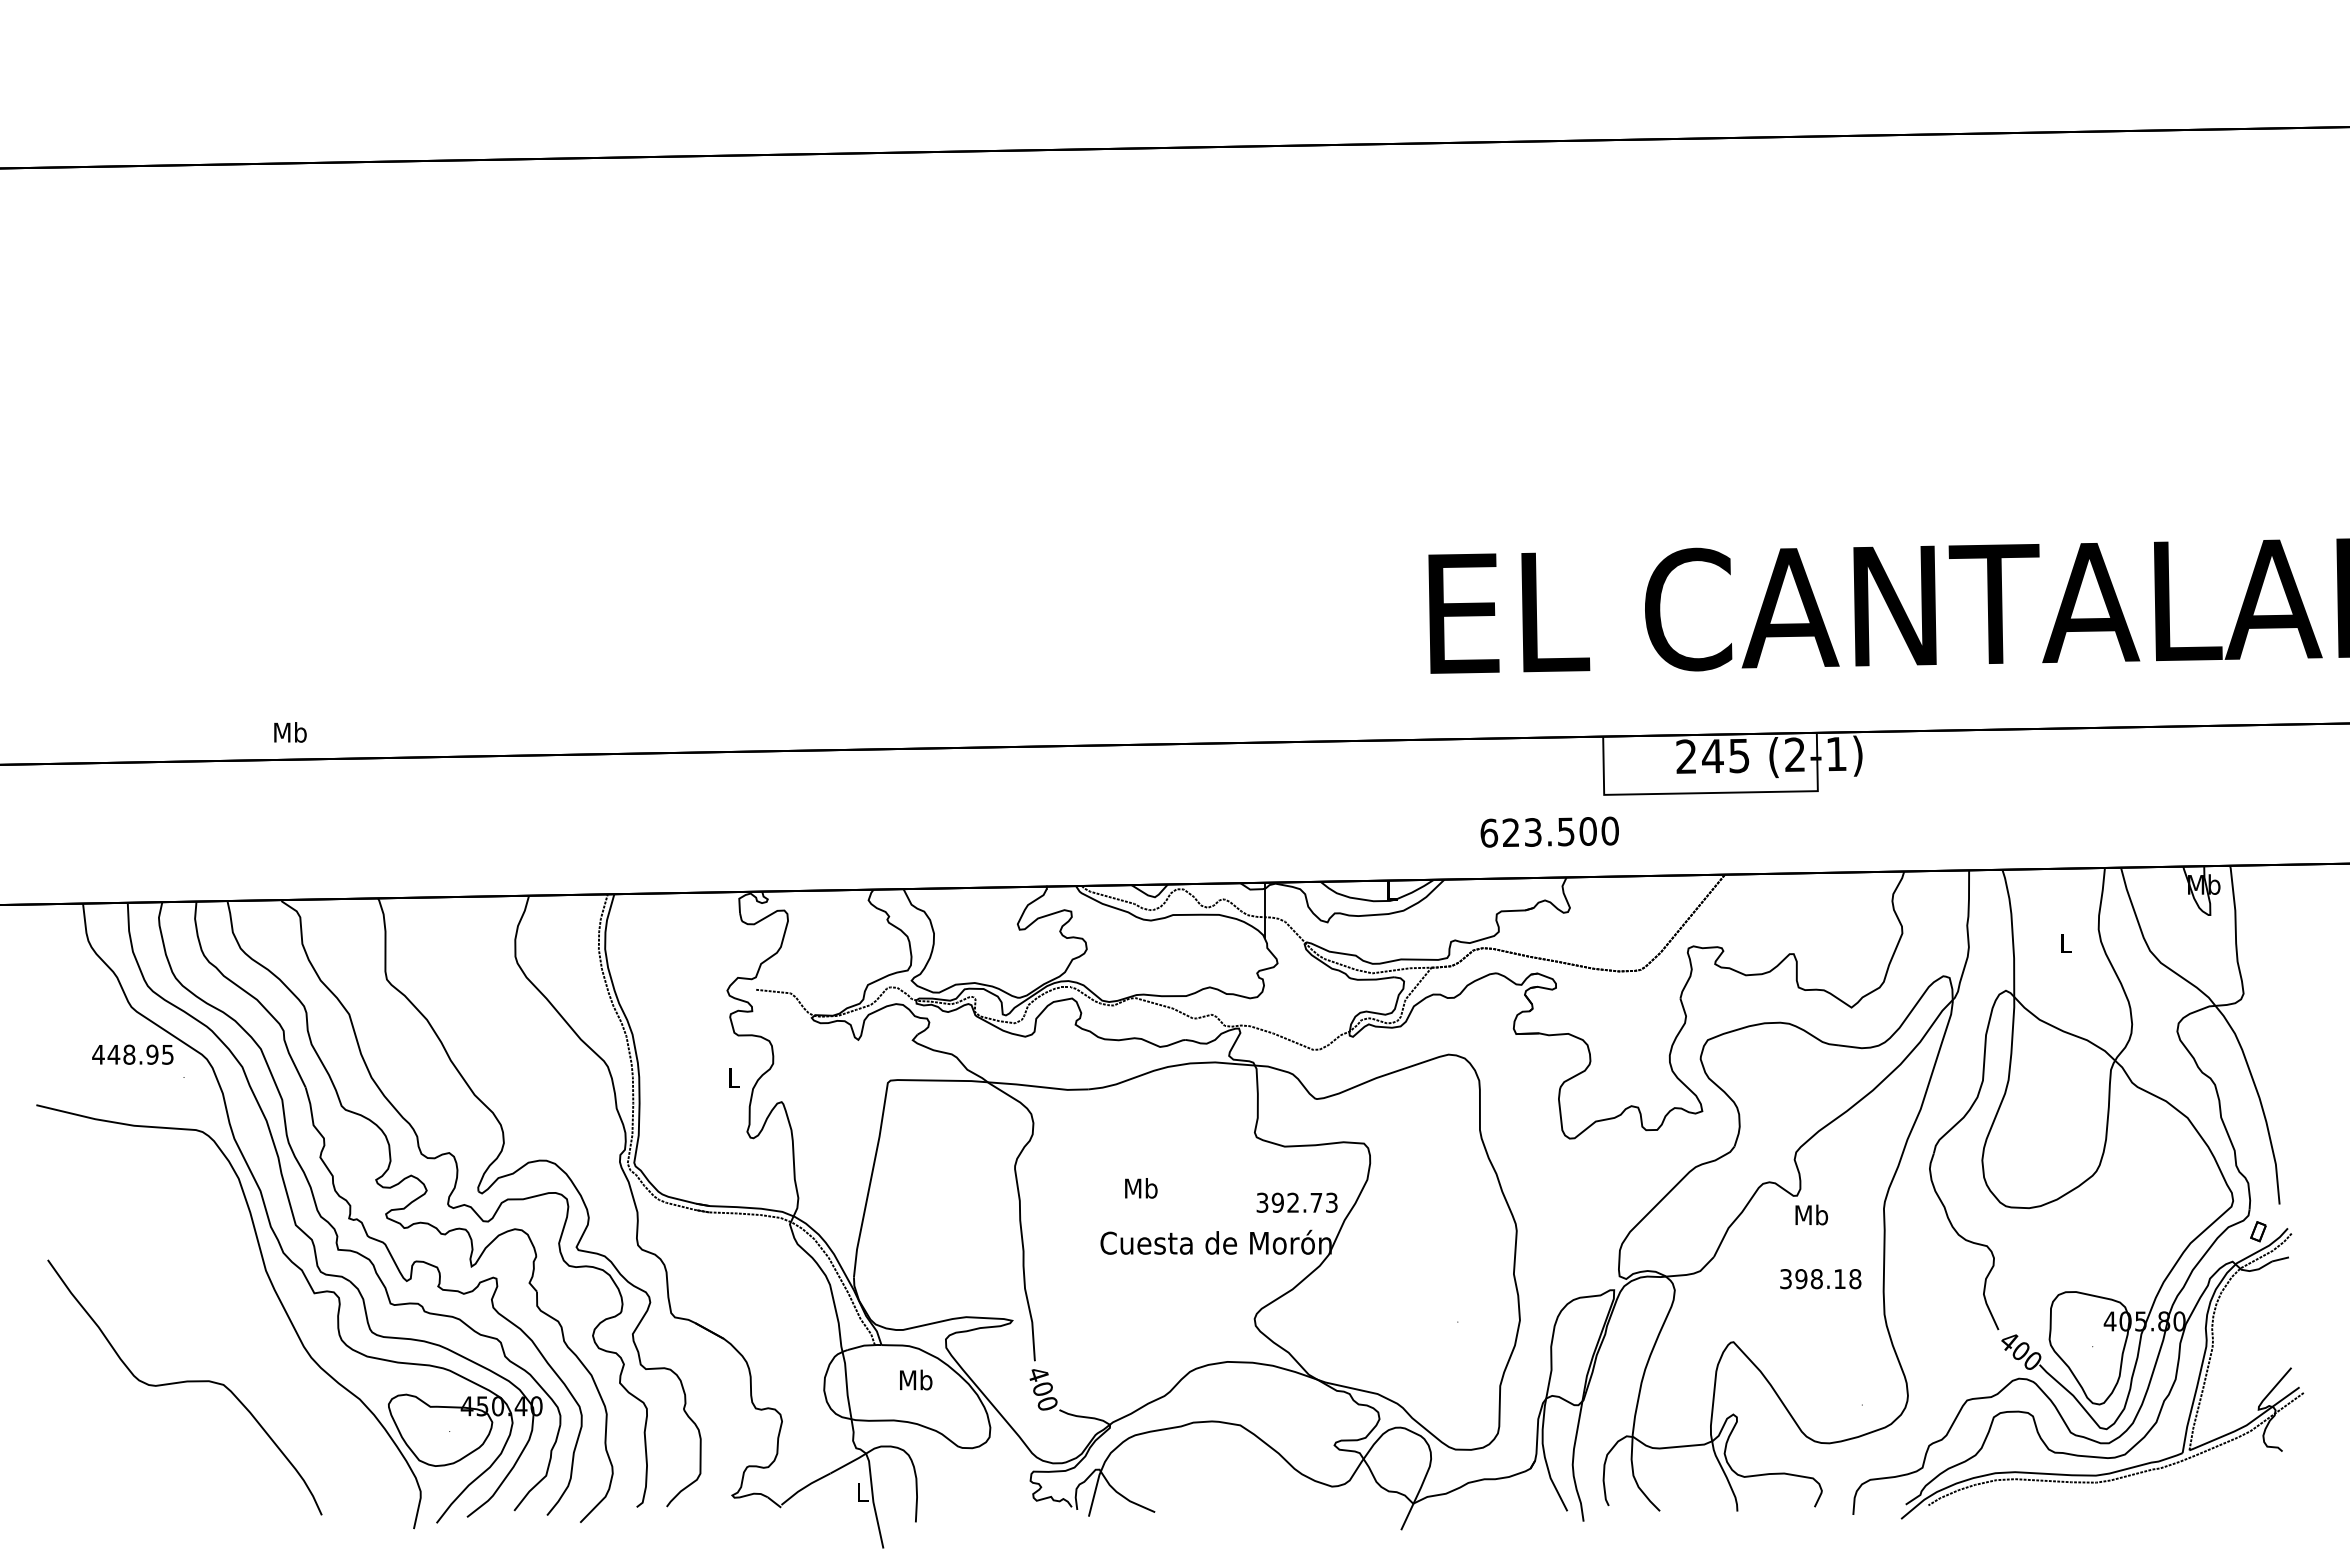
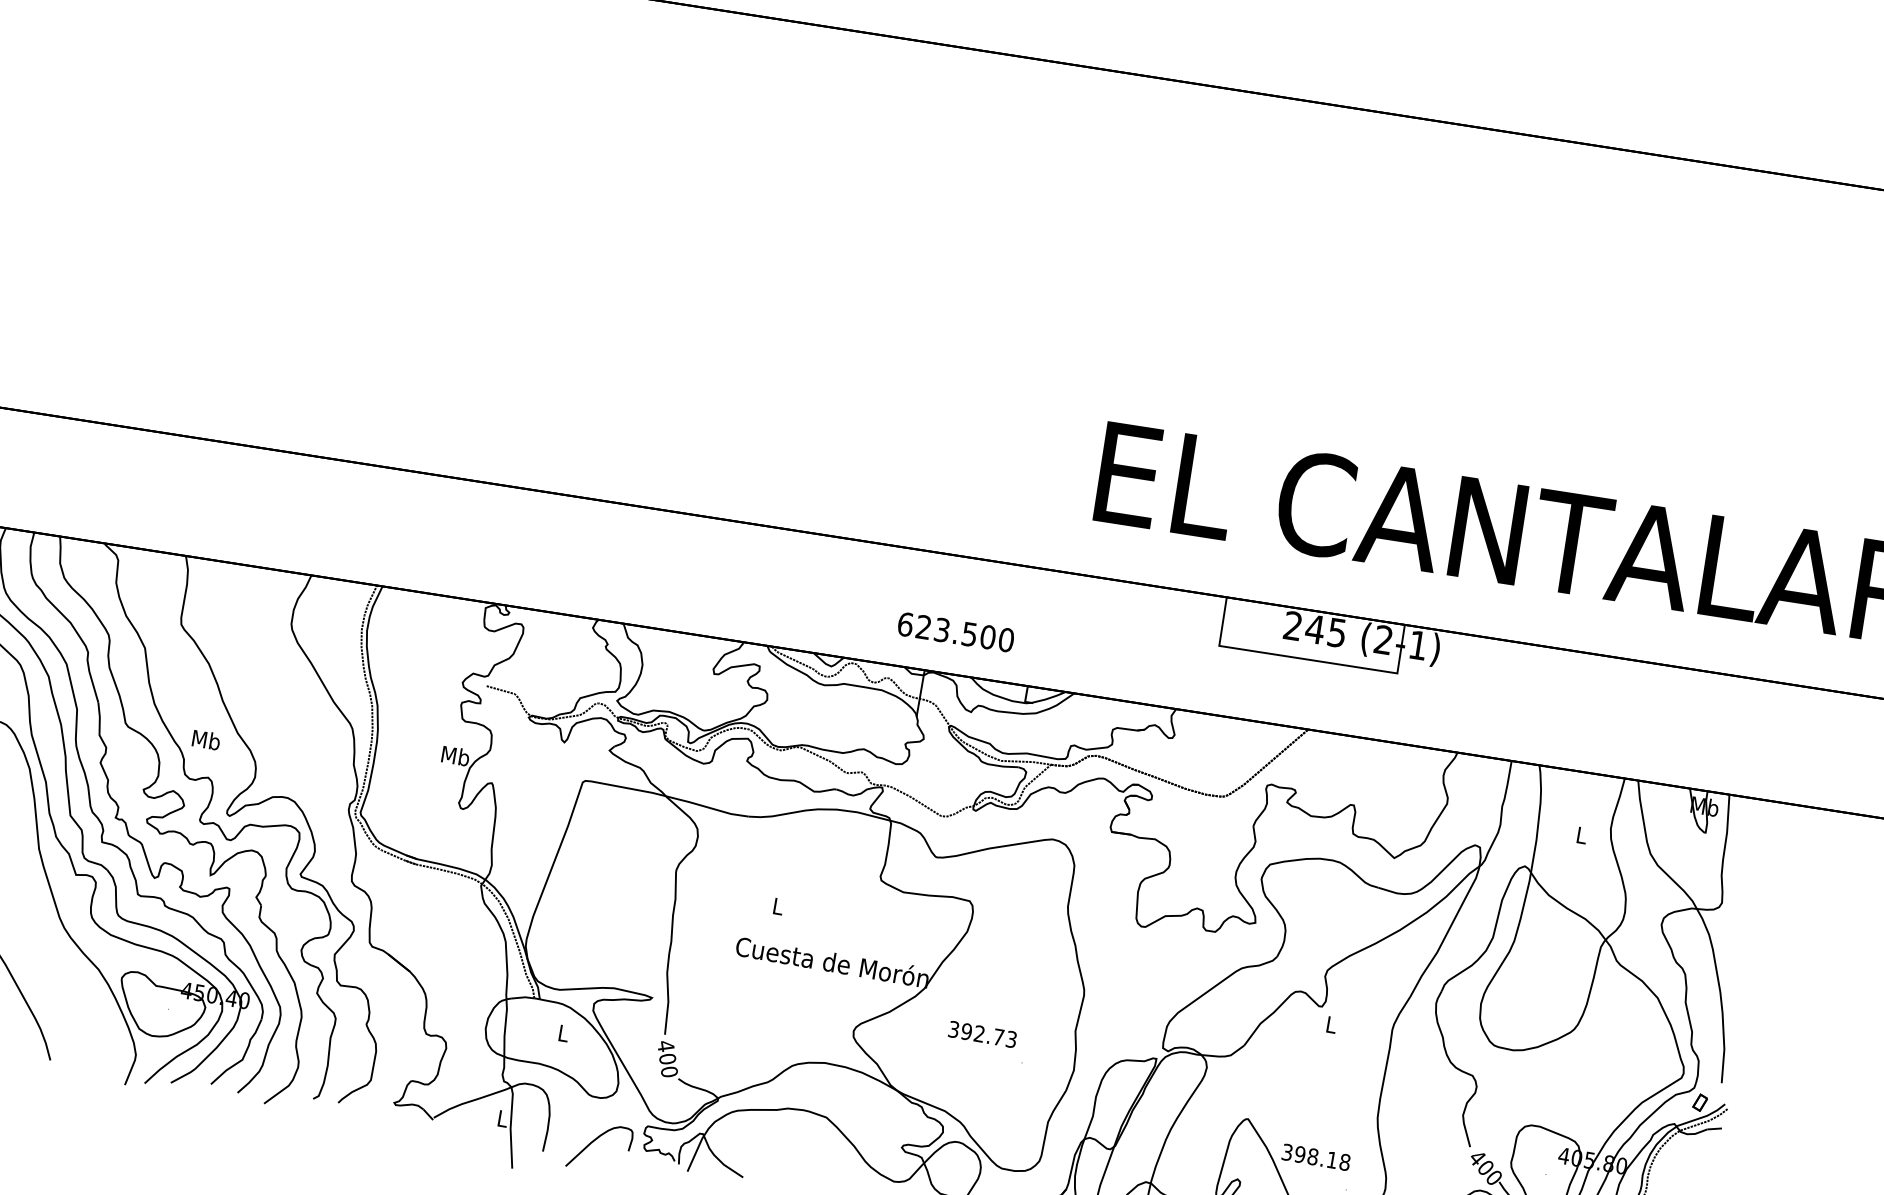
text: (290, 732) -> (206, 740), moved
text: (1549, 831) -> (955, 631), moved
text: (733, 1077) -> (455, 755), L -> Mb
text: (1141, 1188) -> (778, 906), Mb -> L
text: (1296, 1202) -> (982, 1034), moved
text: (1811, 1214) -> (1331, 1024), Mb -> L
text: (1820, 1279) -> (1315, 1157), moved
text: (916, 1379) -> (563, 1032), Mb -> L
curve: (974, 1499) -> (594, 1140), added

